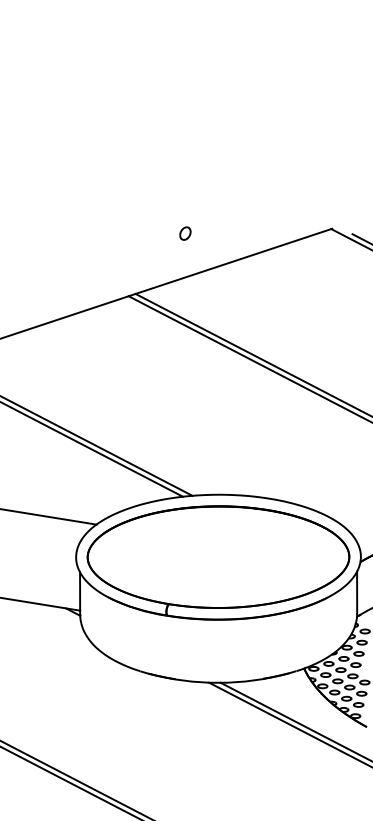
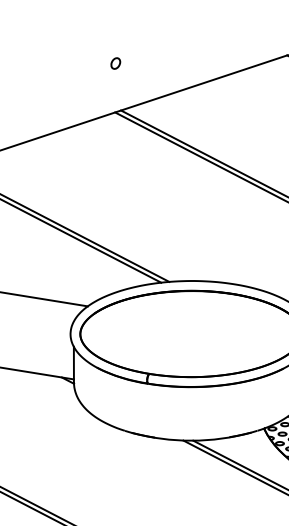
part: (185, 233) -> (115, 63), moved

